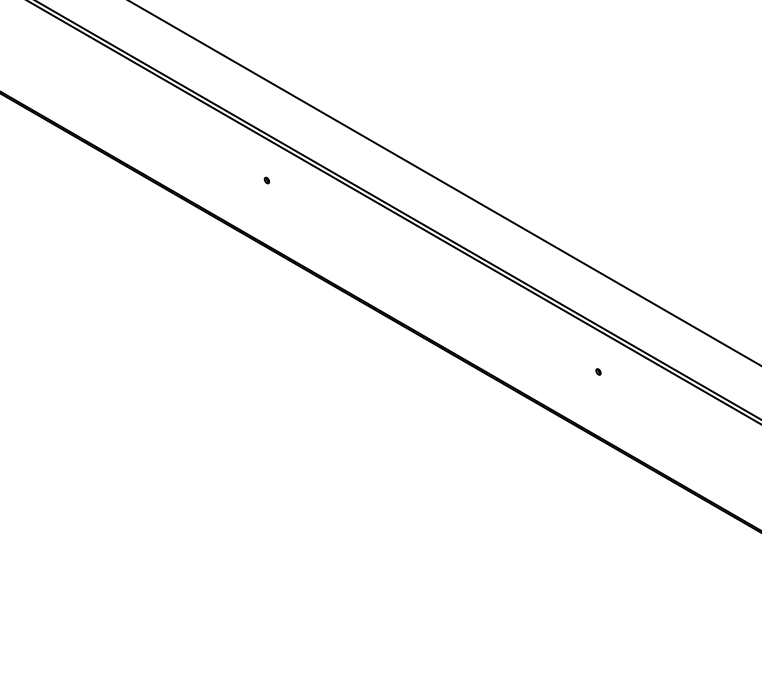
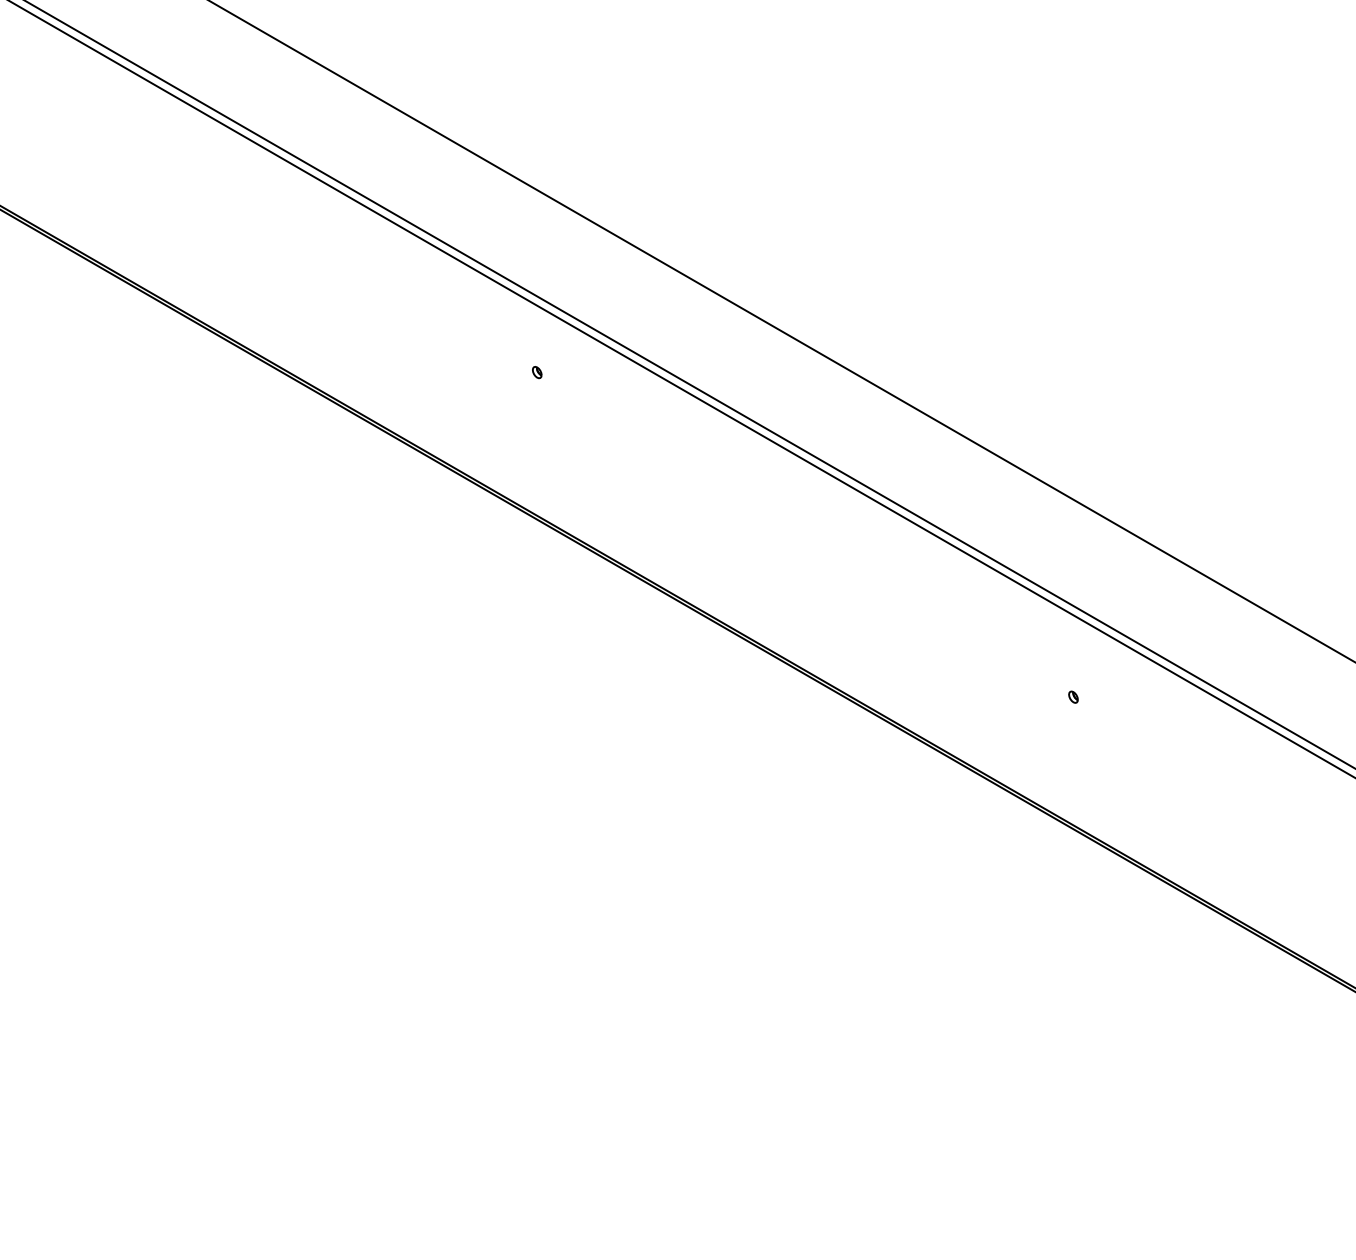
part: (266, 180) -> (536, 372), moved

